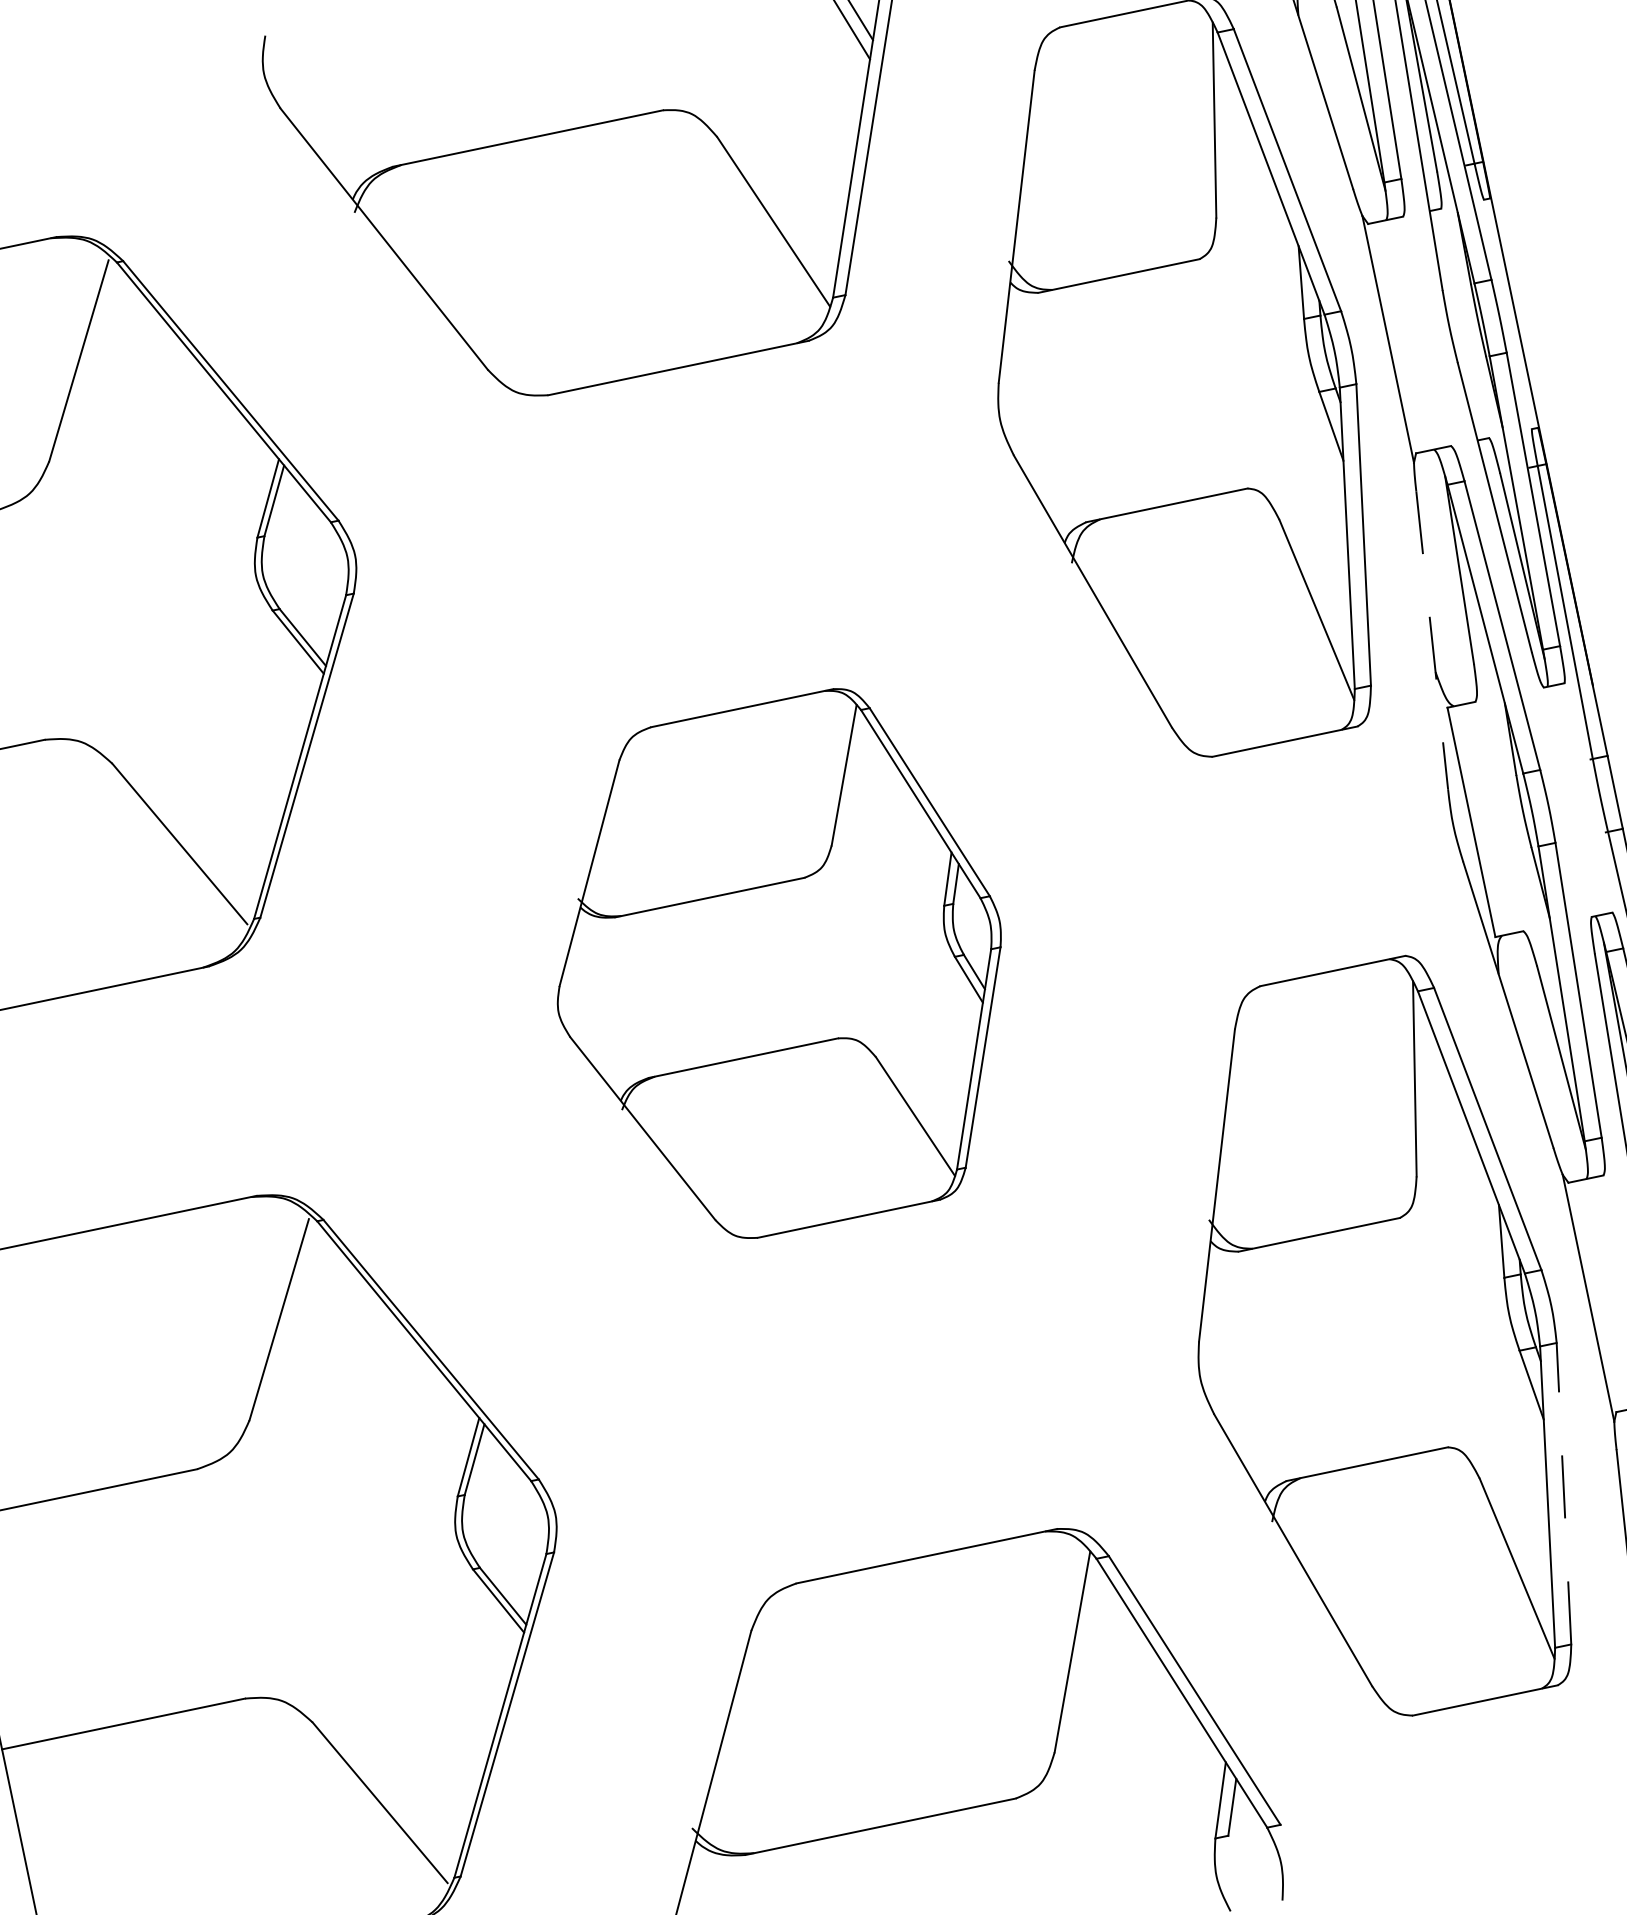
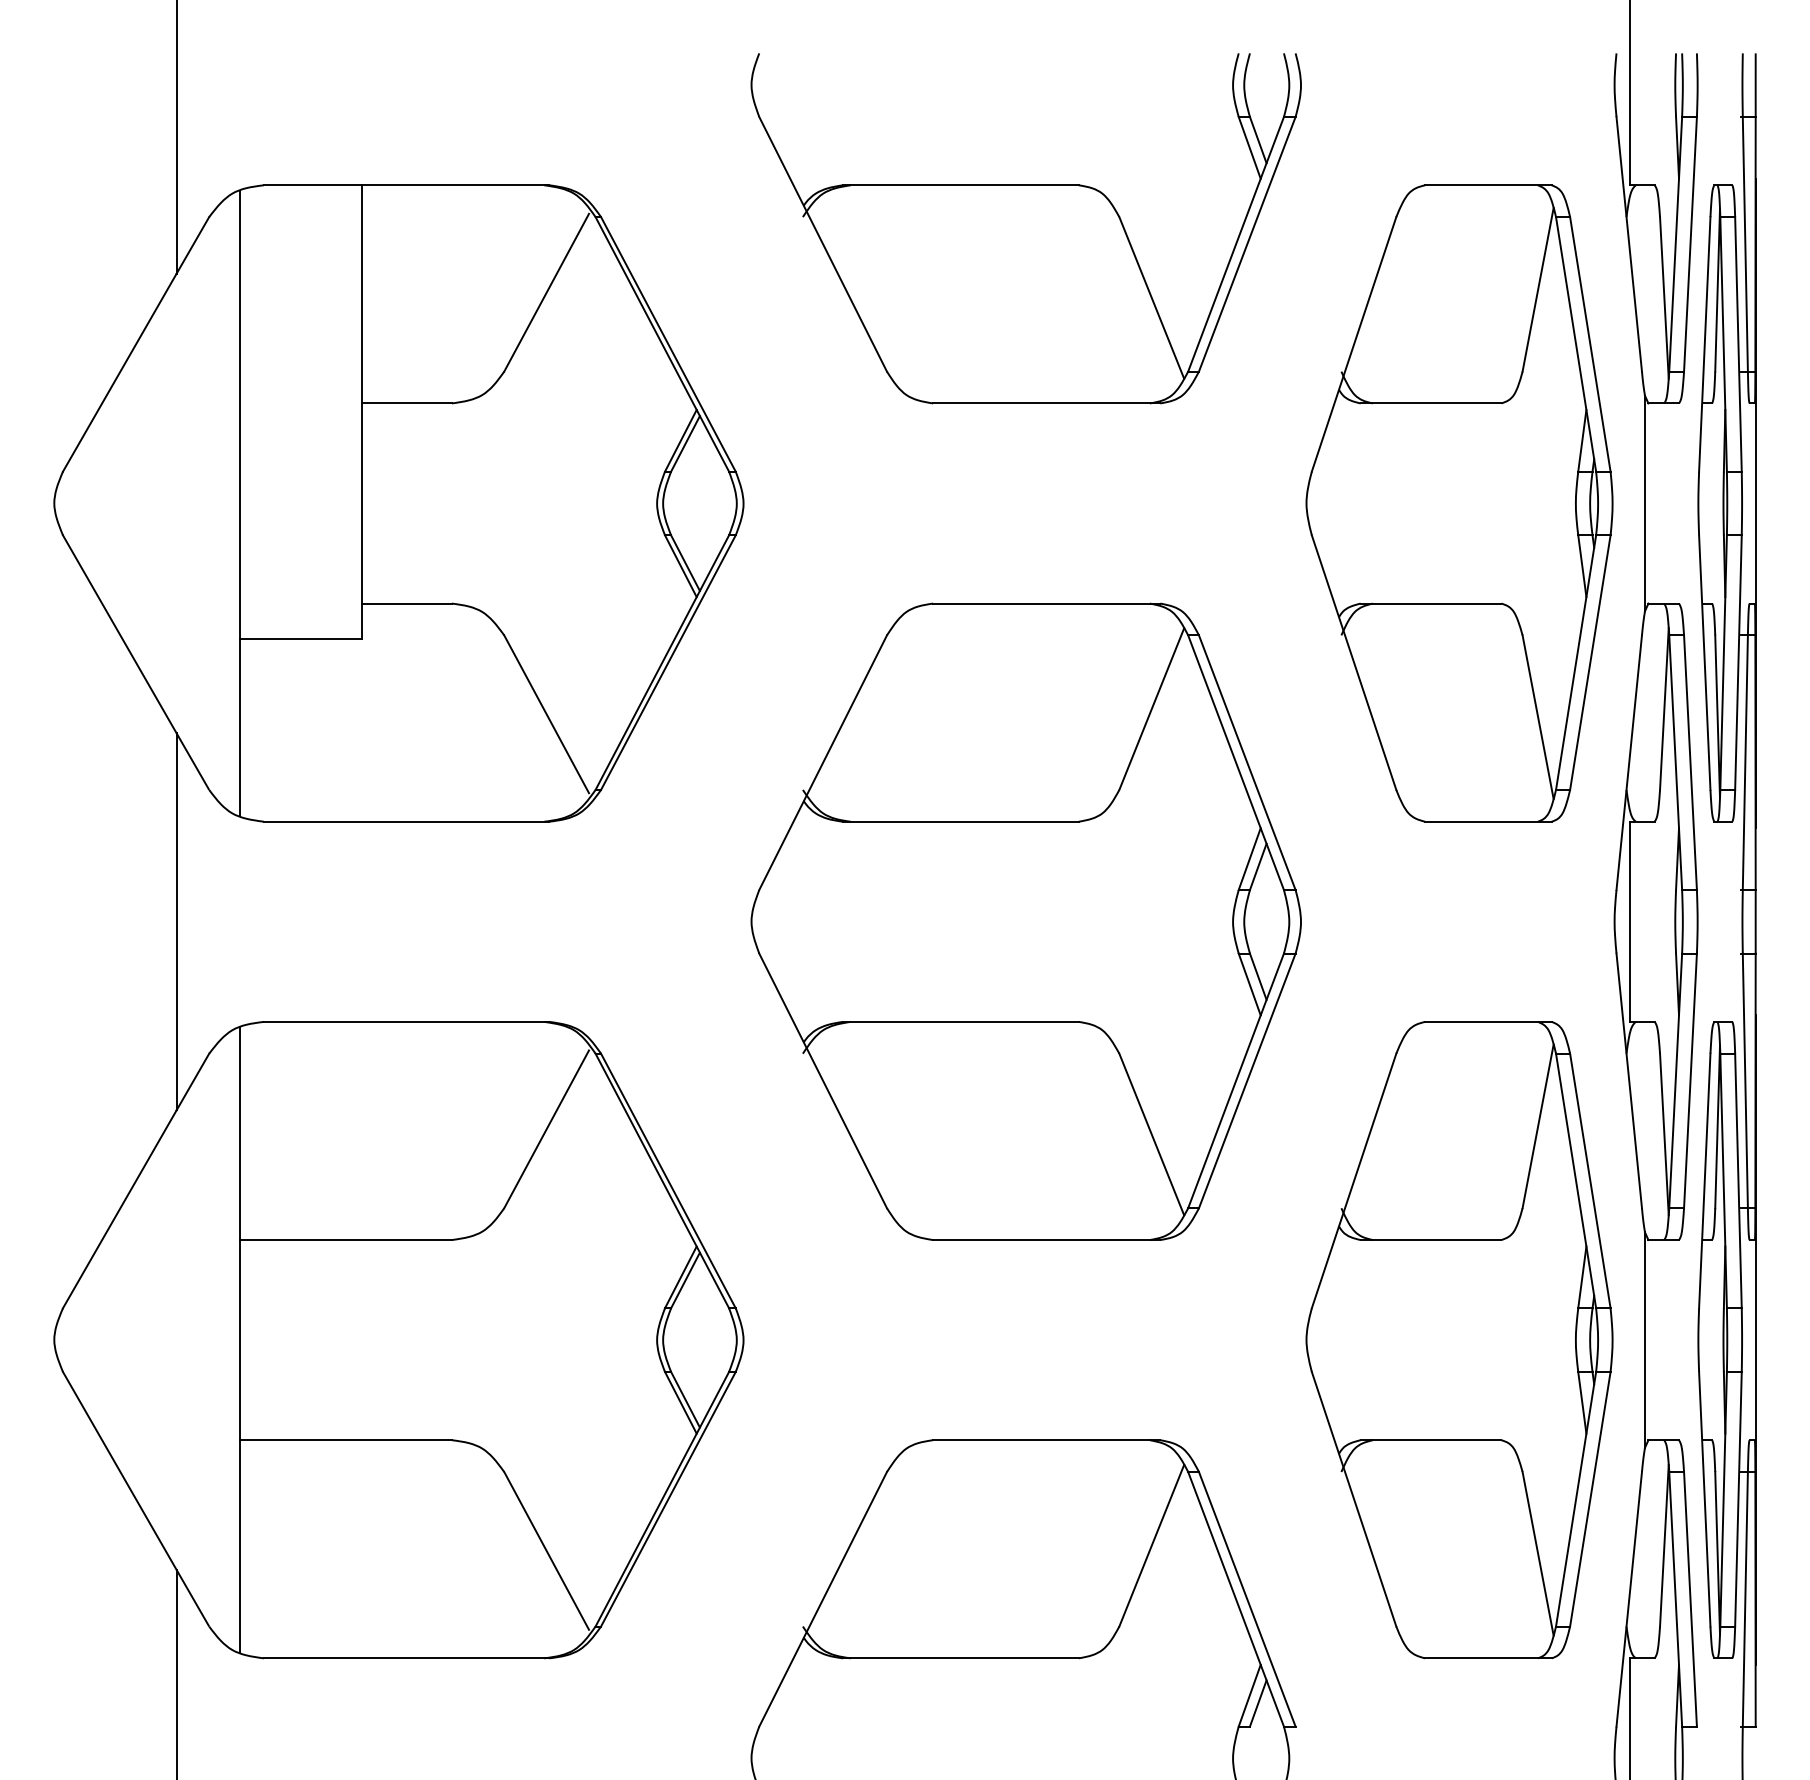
line: (1432, 639) -> (1629, 762), dashed -> solid
part: (778, 966) -> (1025, 921), size x1.43
line: (1564, 1493) -> (1590, 1499), dashed -> solid

